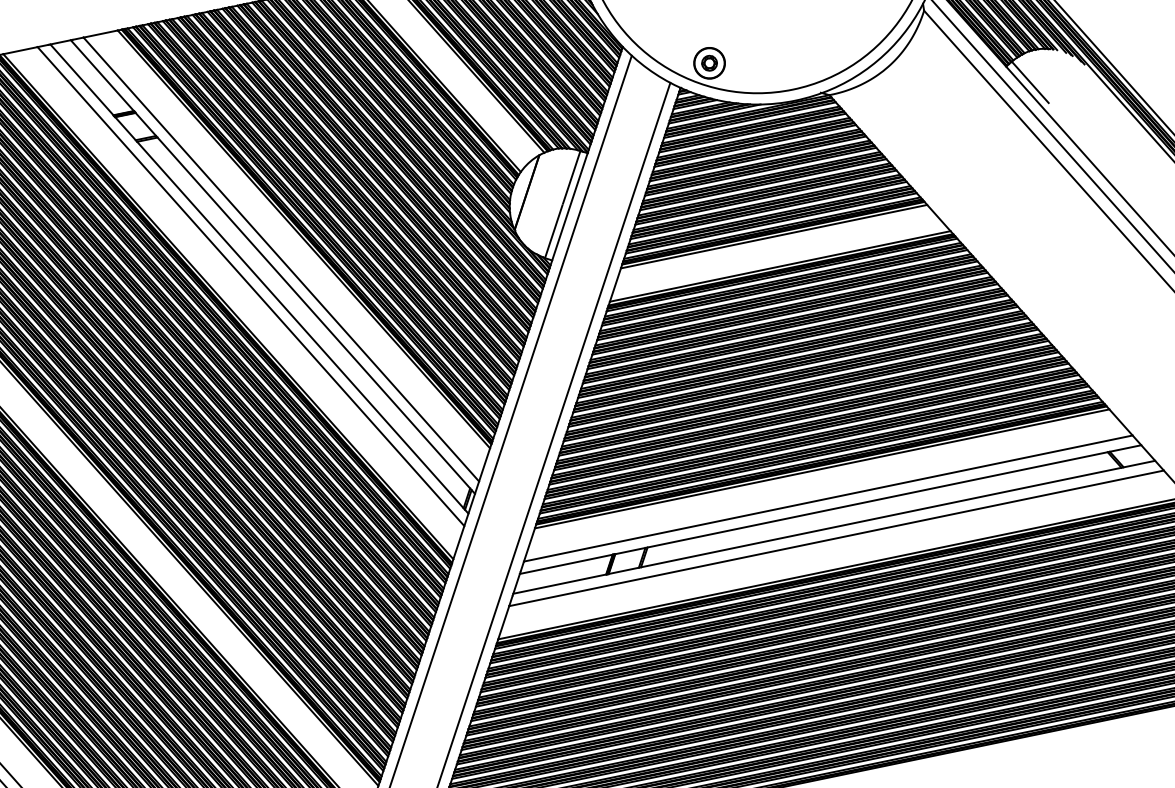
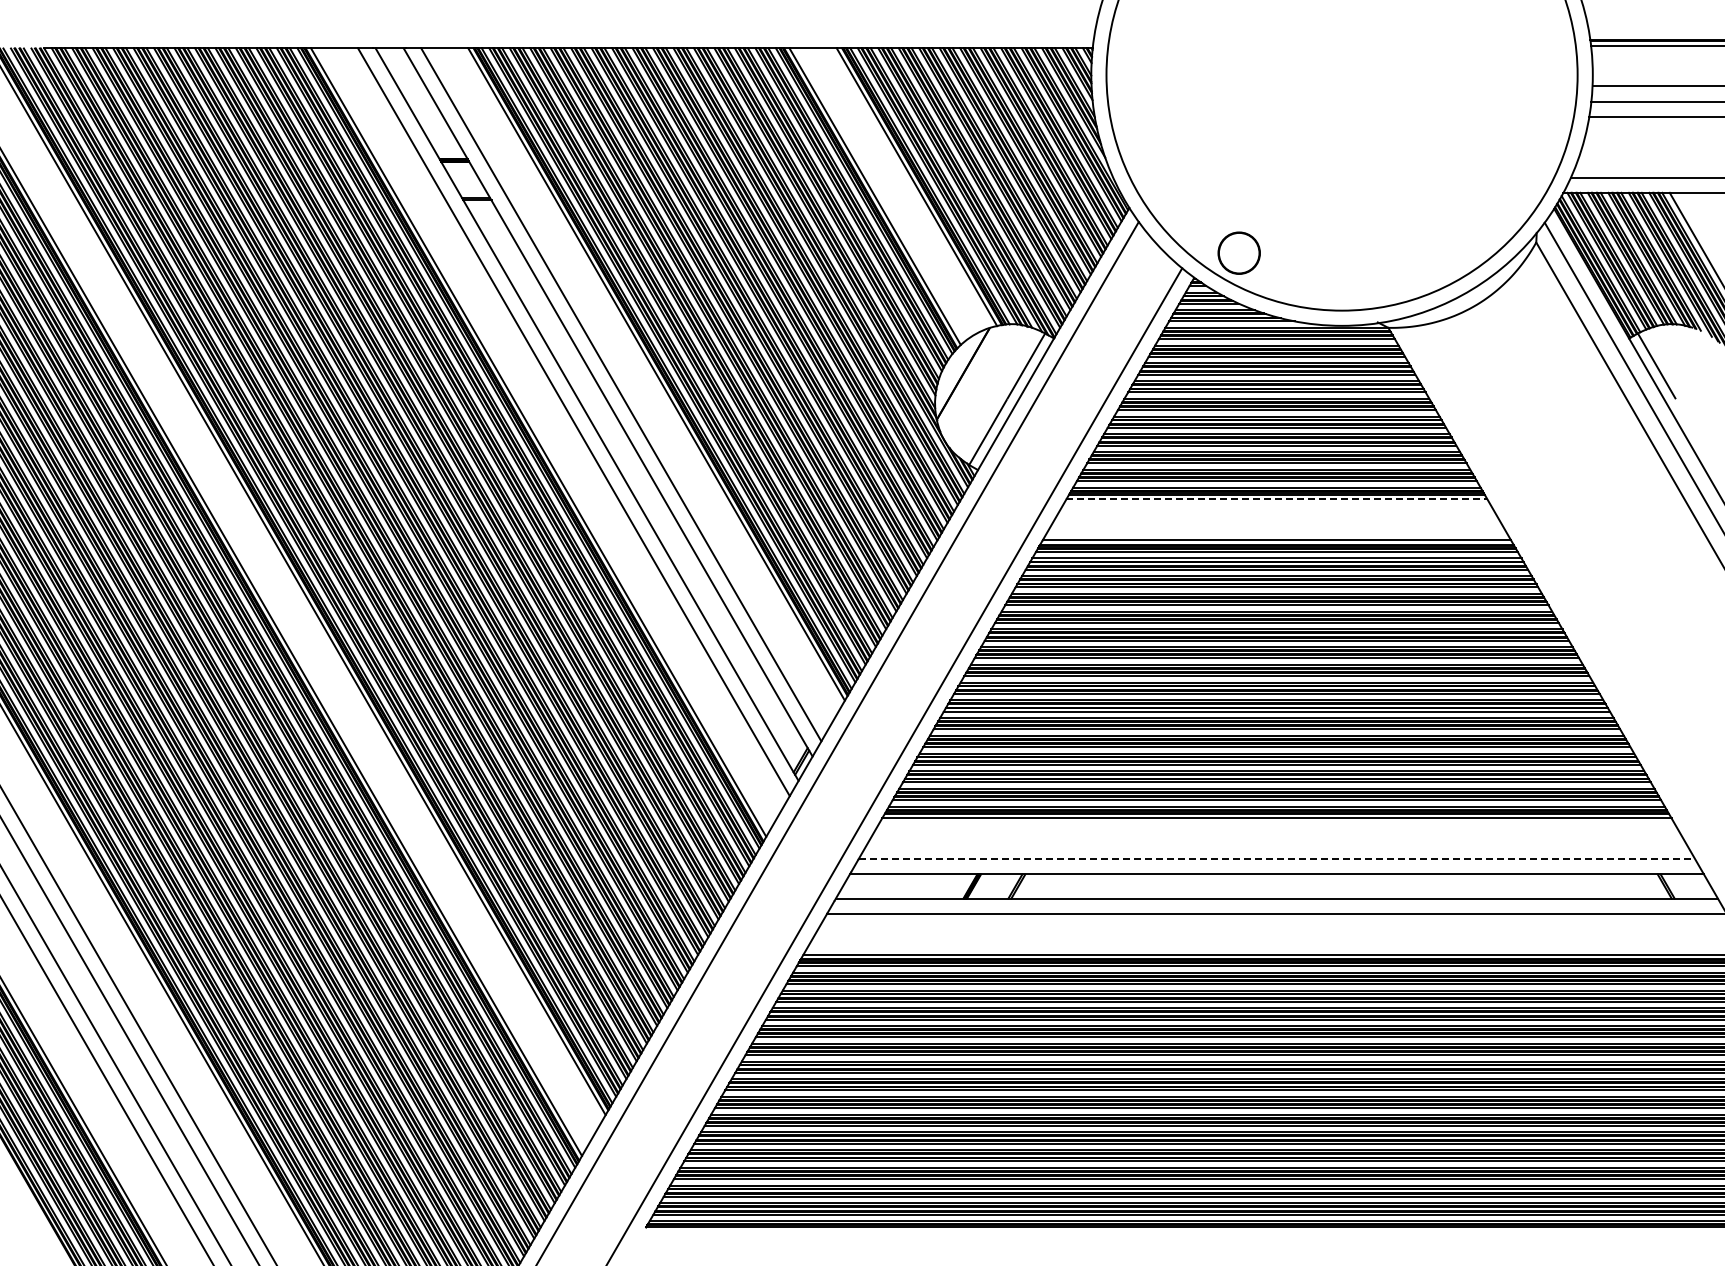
part: (709, 63) -> (1239, 253), removed
line: (774, 236) -> (1277, 499), solid -> dashed
line: (828, 498) -> (1277, 859), solid -> dashed

